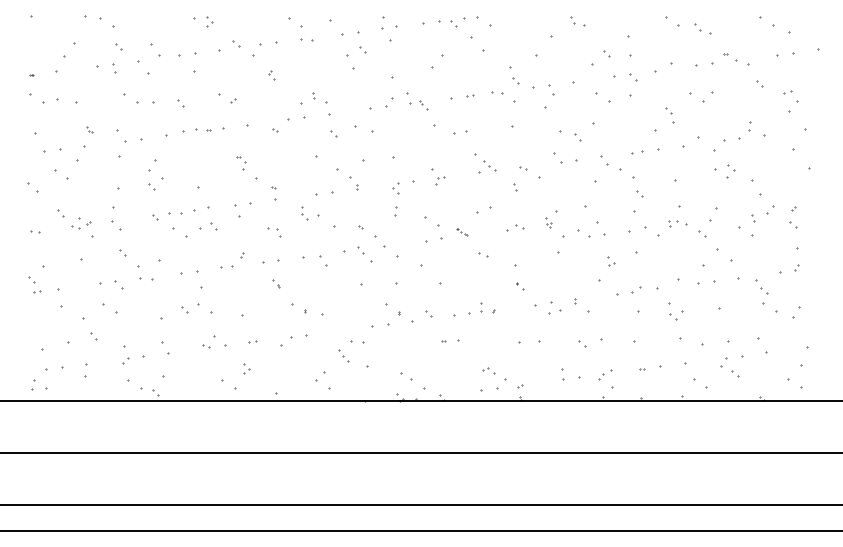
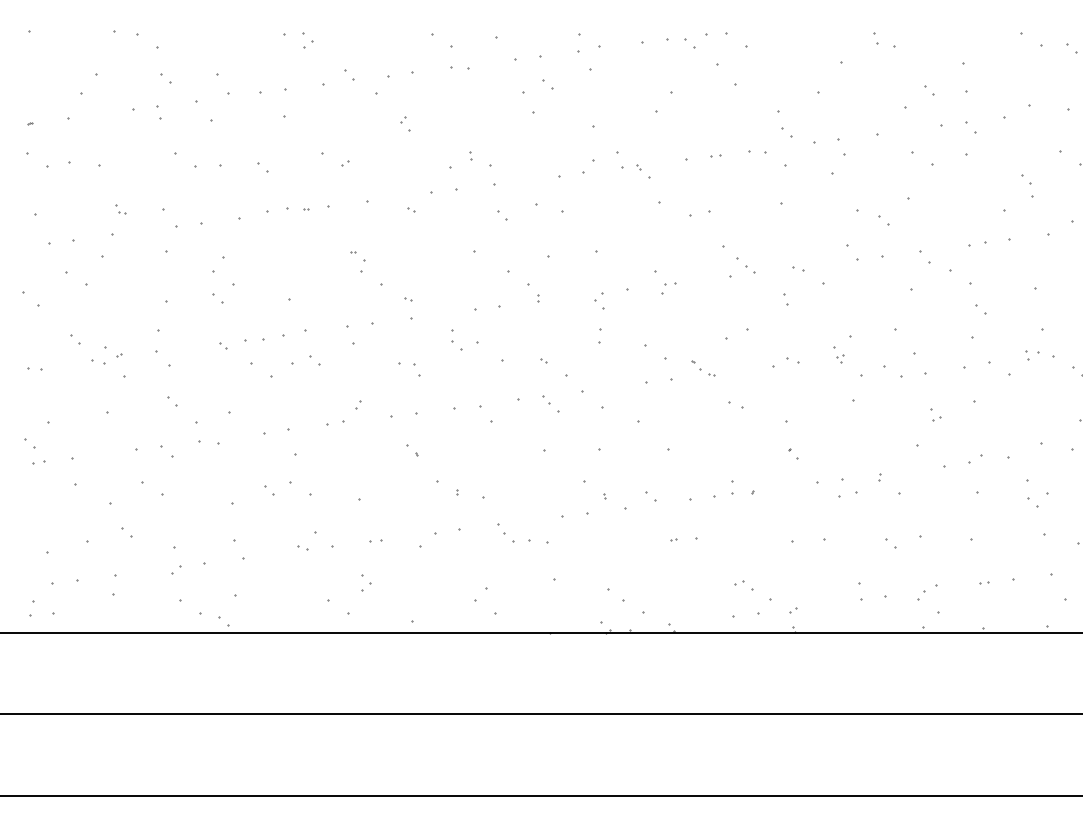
part: (462, 231) -> (703, 368), size x1.43
part: (364, 254) -> (550, 404), size x0.71
part: (343, 355) -> (505, 532), moved

